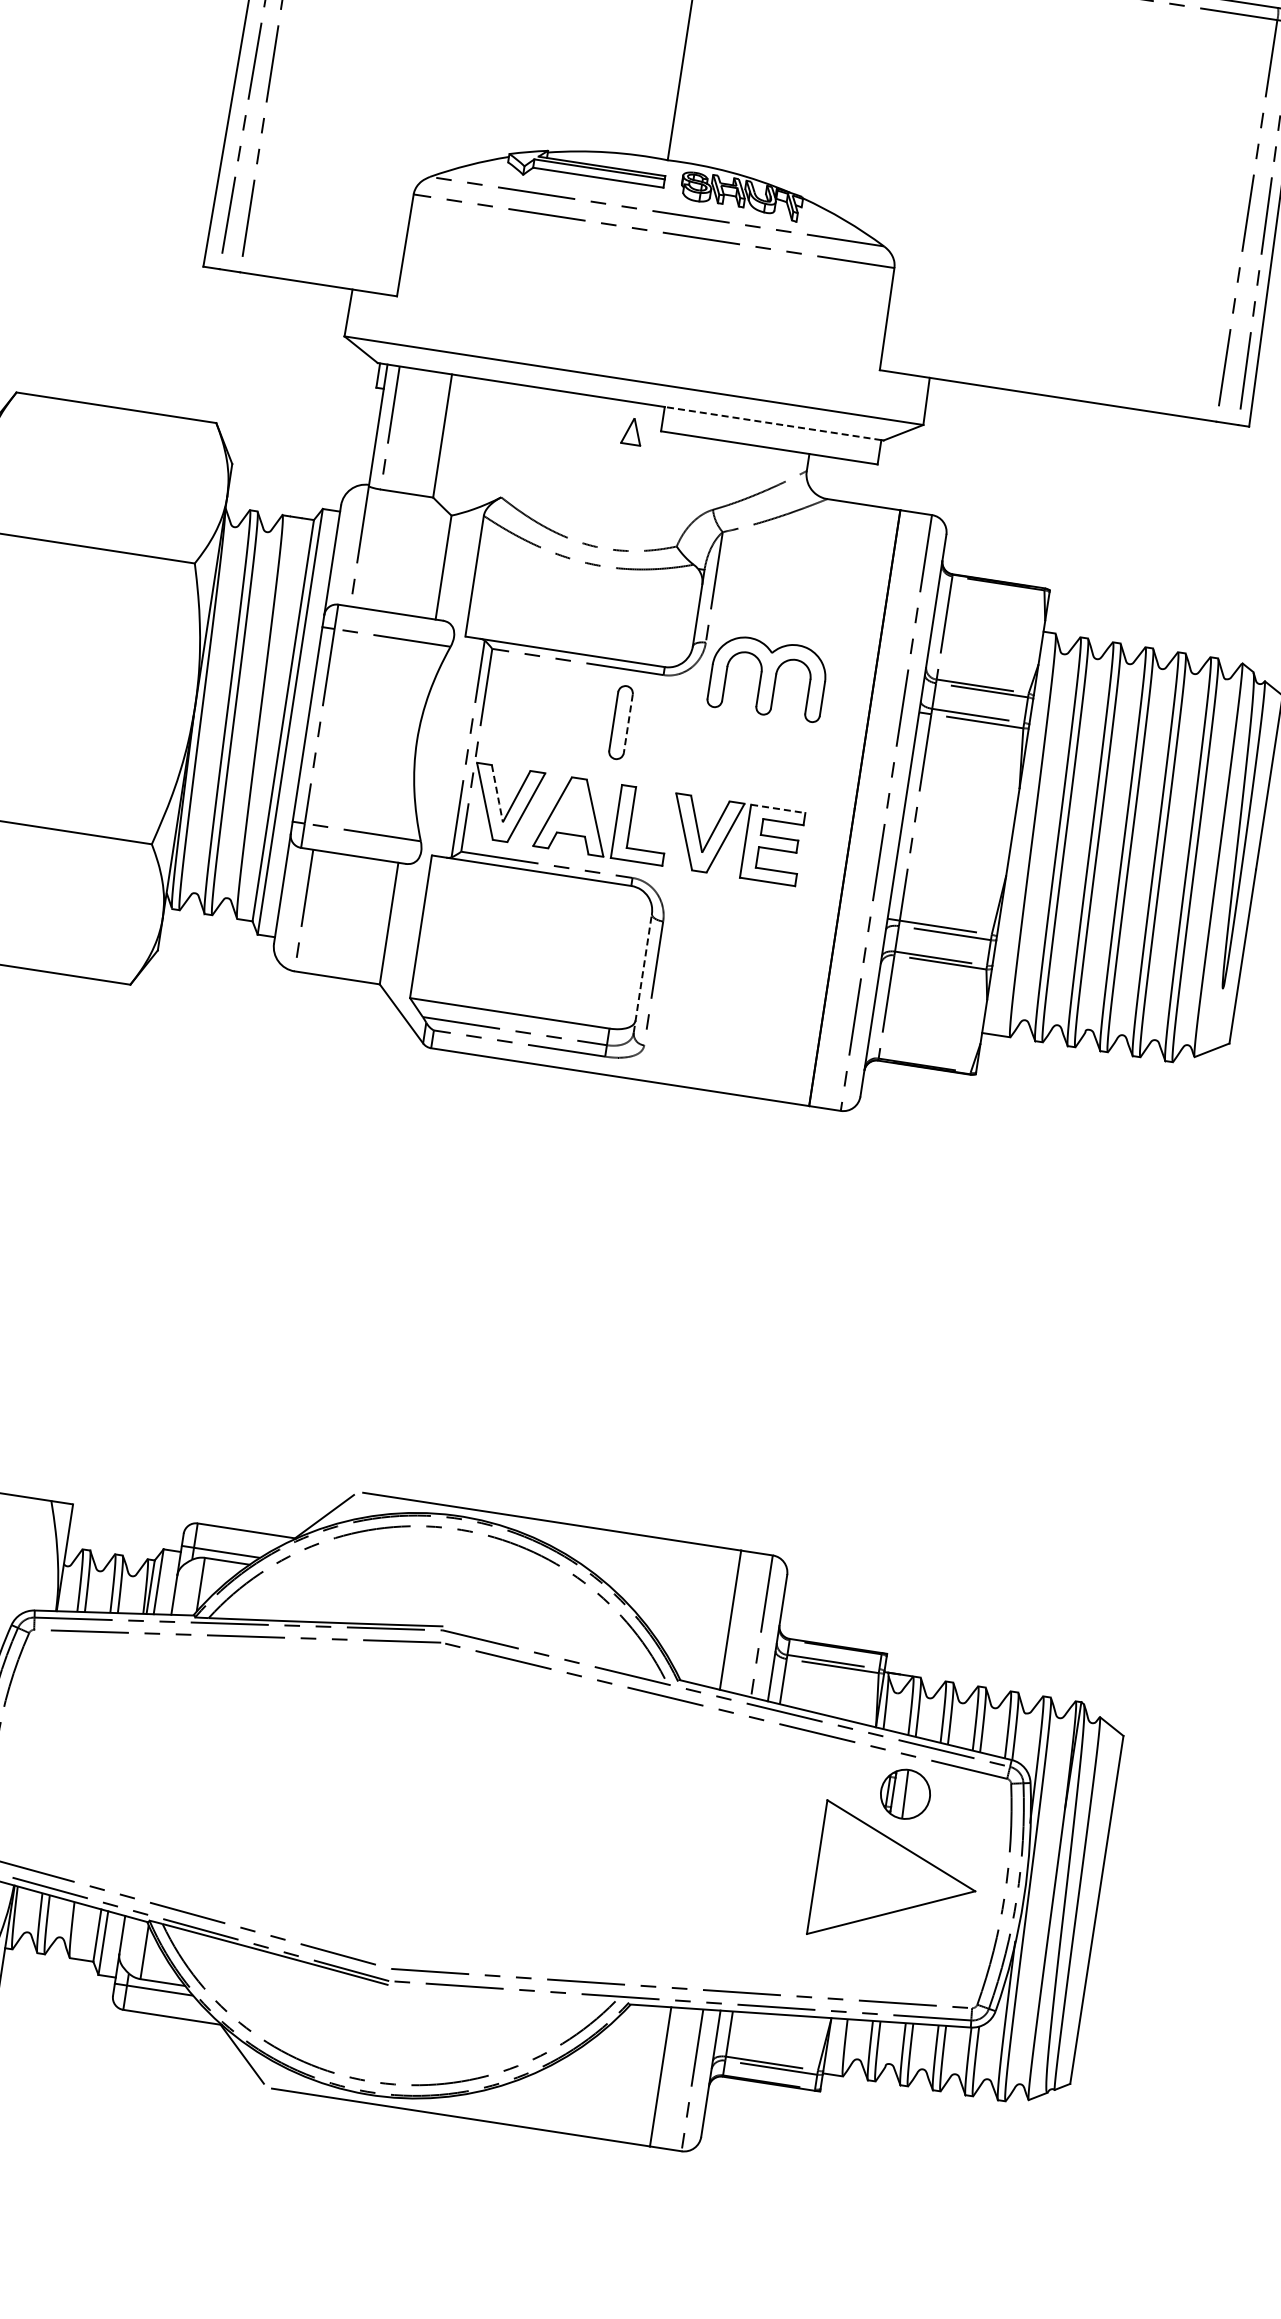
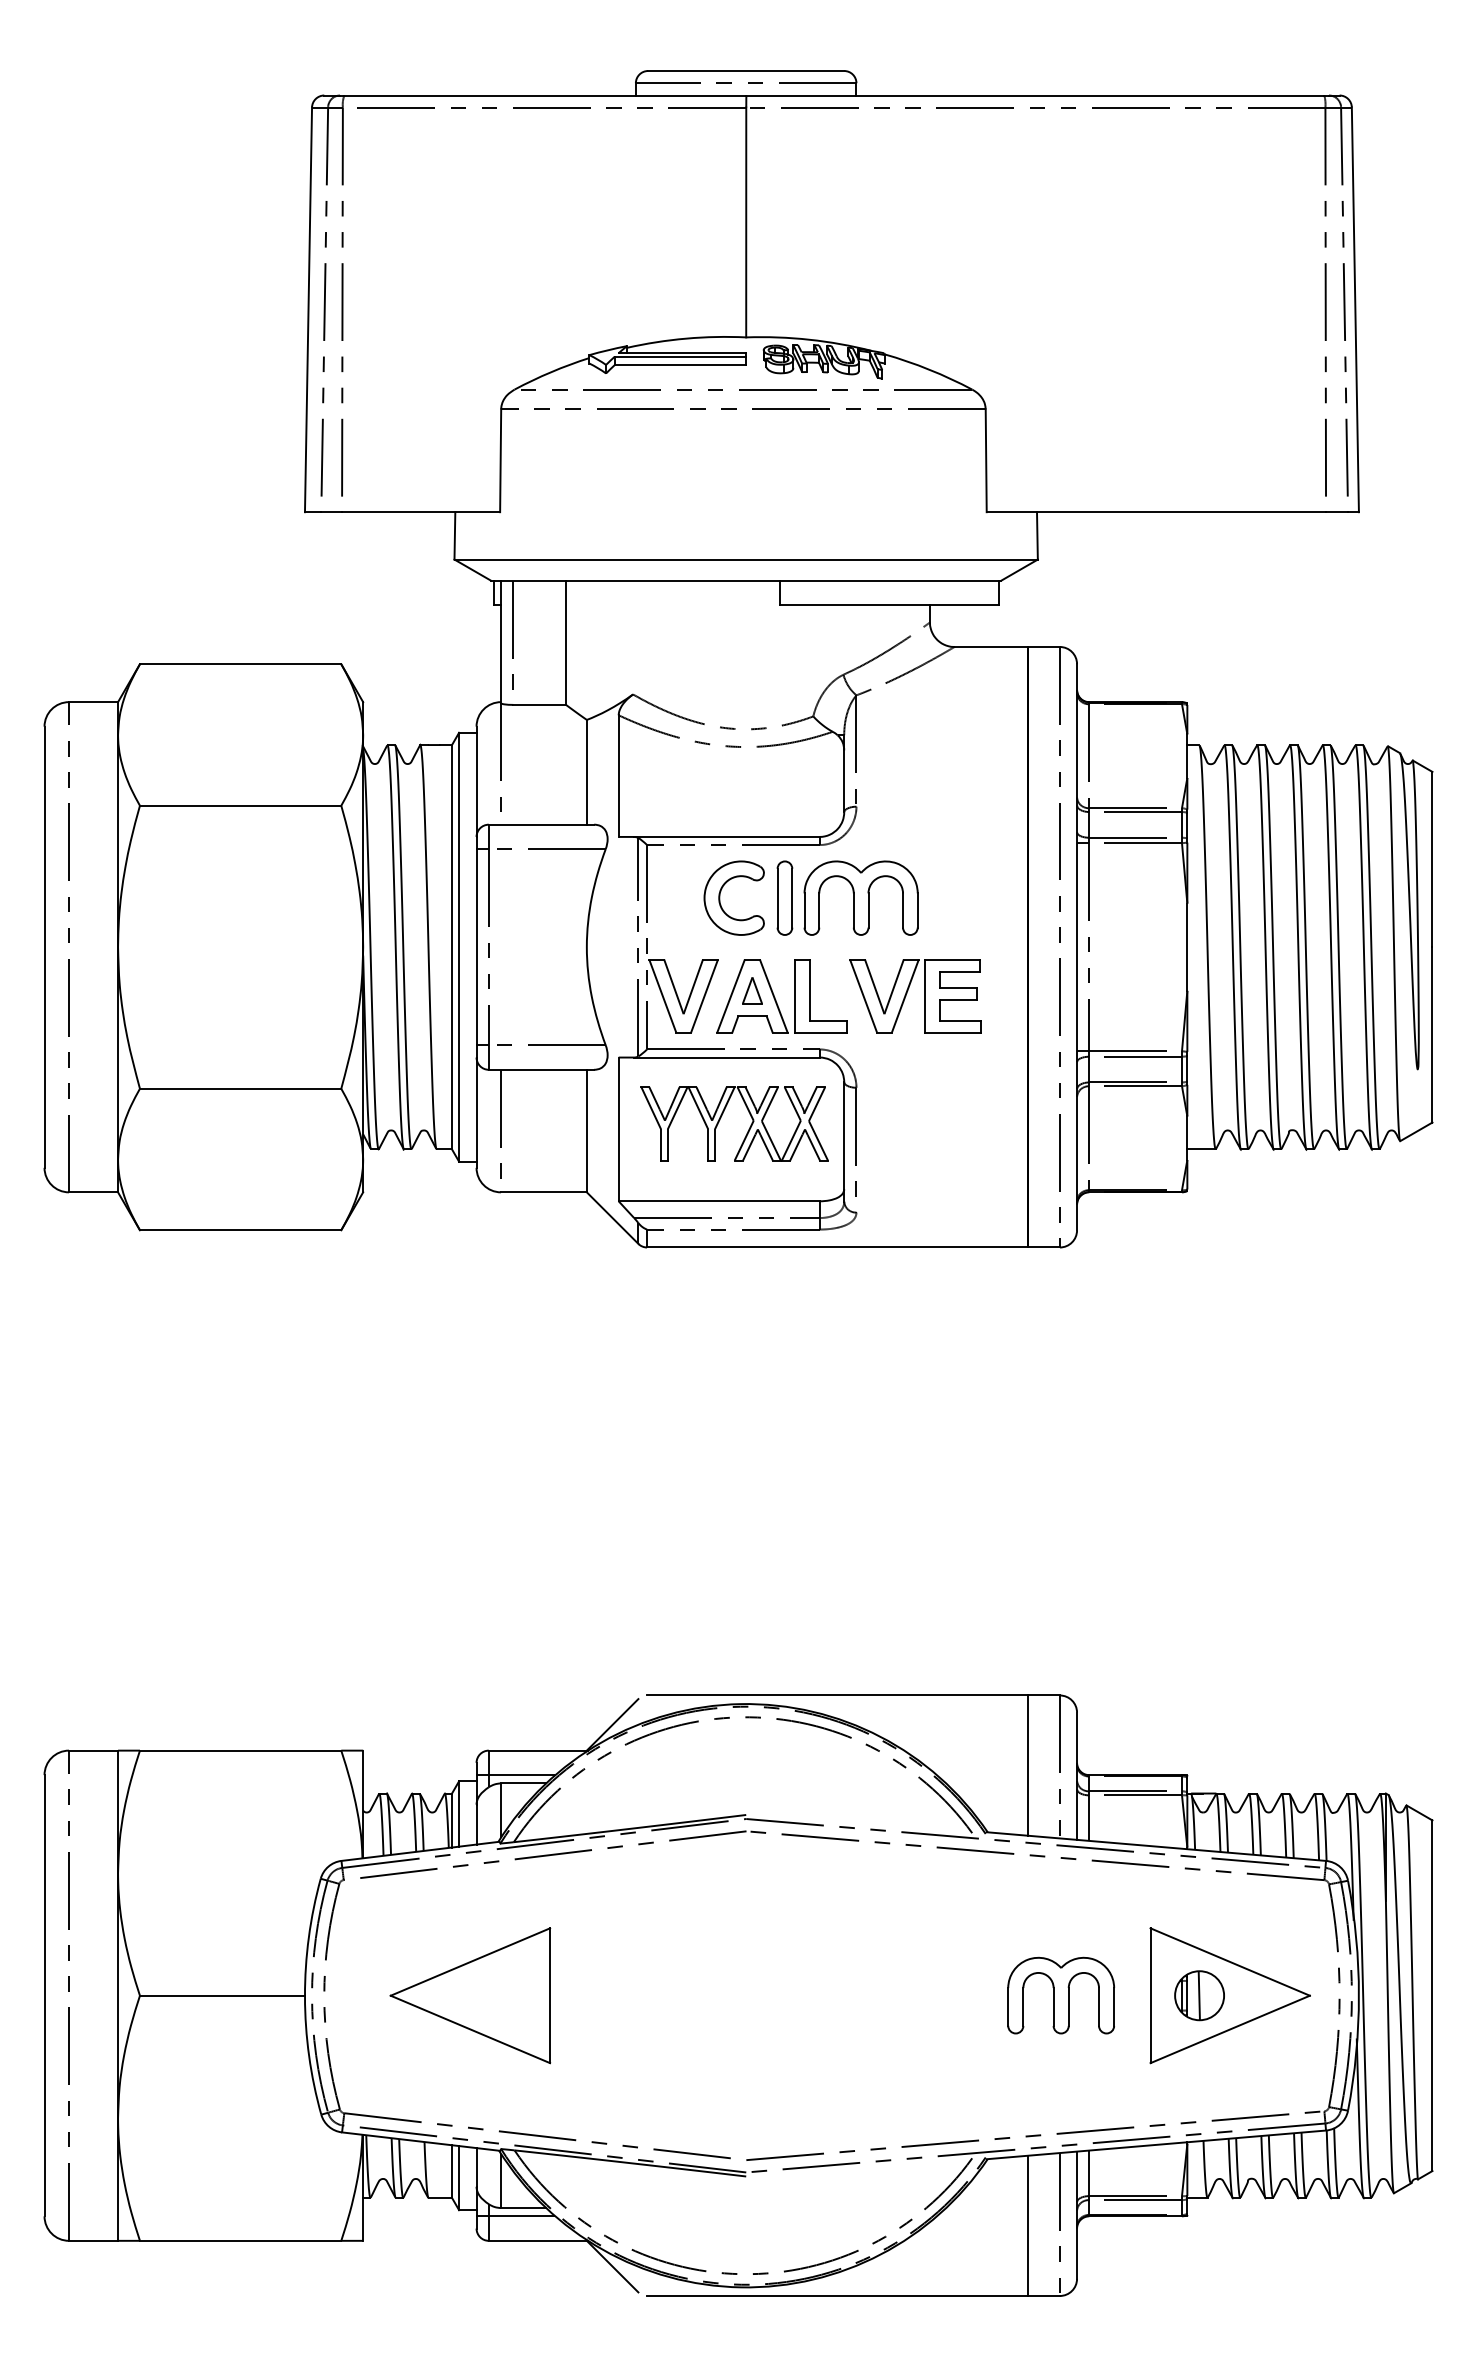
line: (773, 423) -> (889, 580), dashed -> solid
part: (632, 431) -> (752, 990), moved
part: (767, 677) -> (860, 897), moved
part: (557, 712) -> (720, 897), added
line: (628, 724) -> (792, 898), dashed -> solid
line: (497, 793) -> (673, 986), dashed -> solid
line: (778, 809) -> (953, 959), dashed -> solid
part: (524, 931) -> (721, 1118), added
line: (643, 973) -> (844, 1141), dashed -> solid
part: (142, 1763) -> (470, 1995), added
part: (905, 1794) -> (1199, 1995), moved
part: (727, 1853) -> (1060, 1995), added

